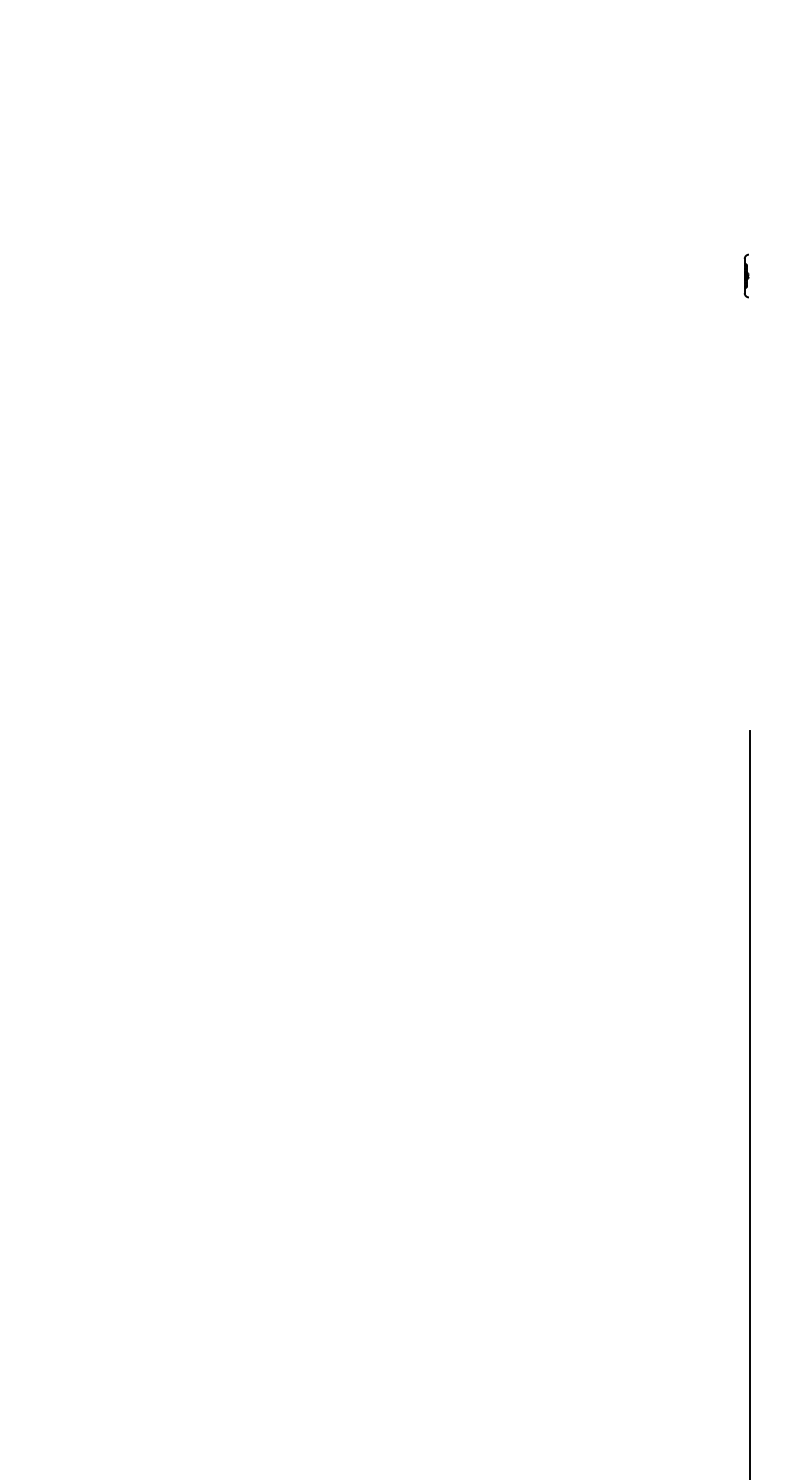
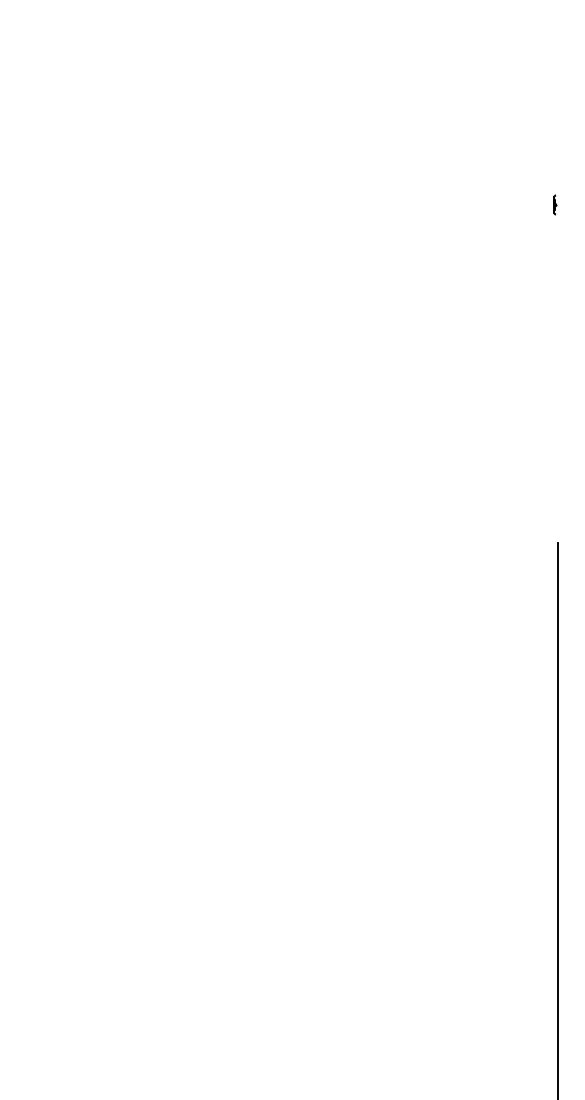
part: (746, 275) -> (554, 204), size x0.6

